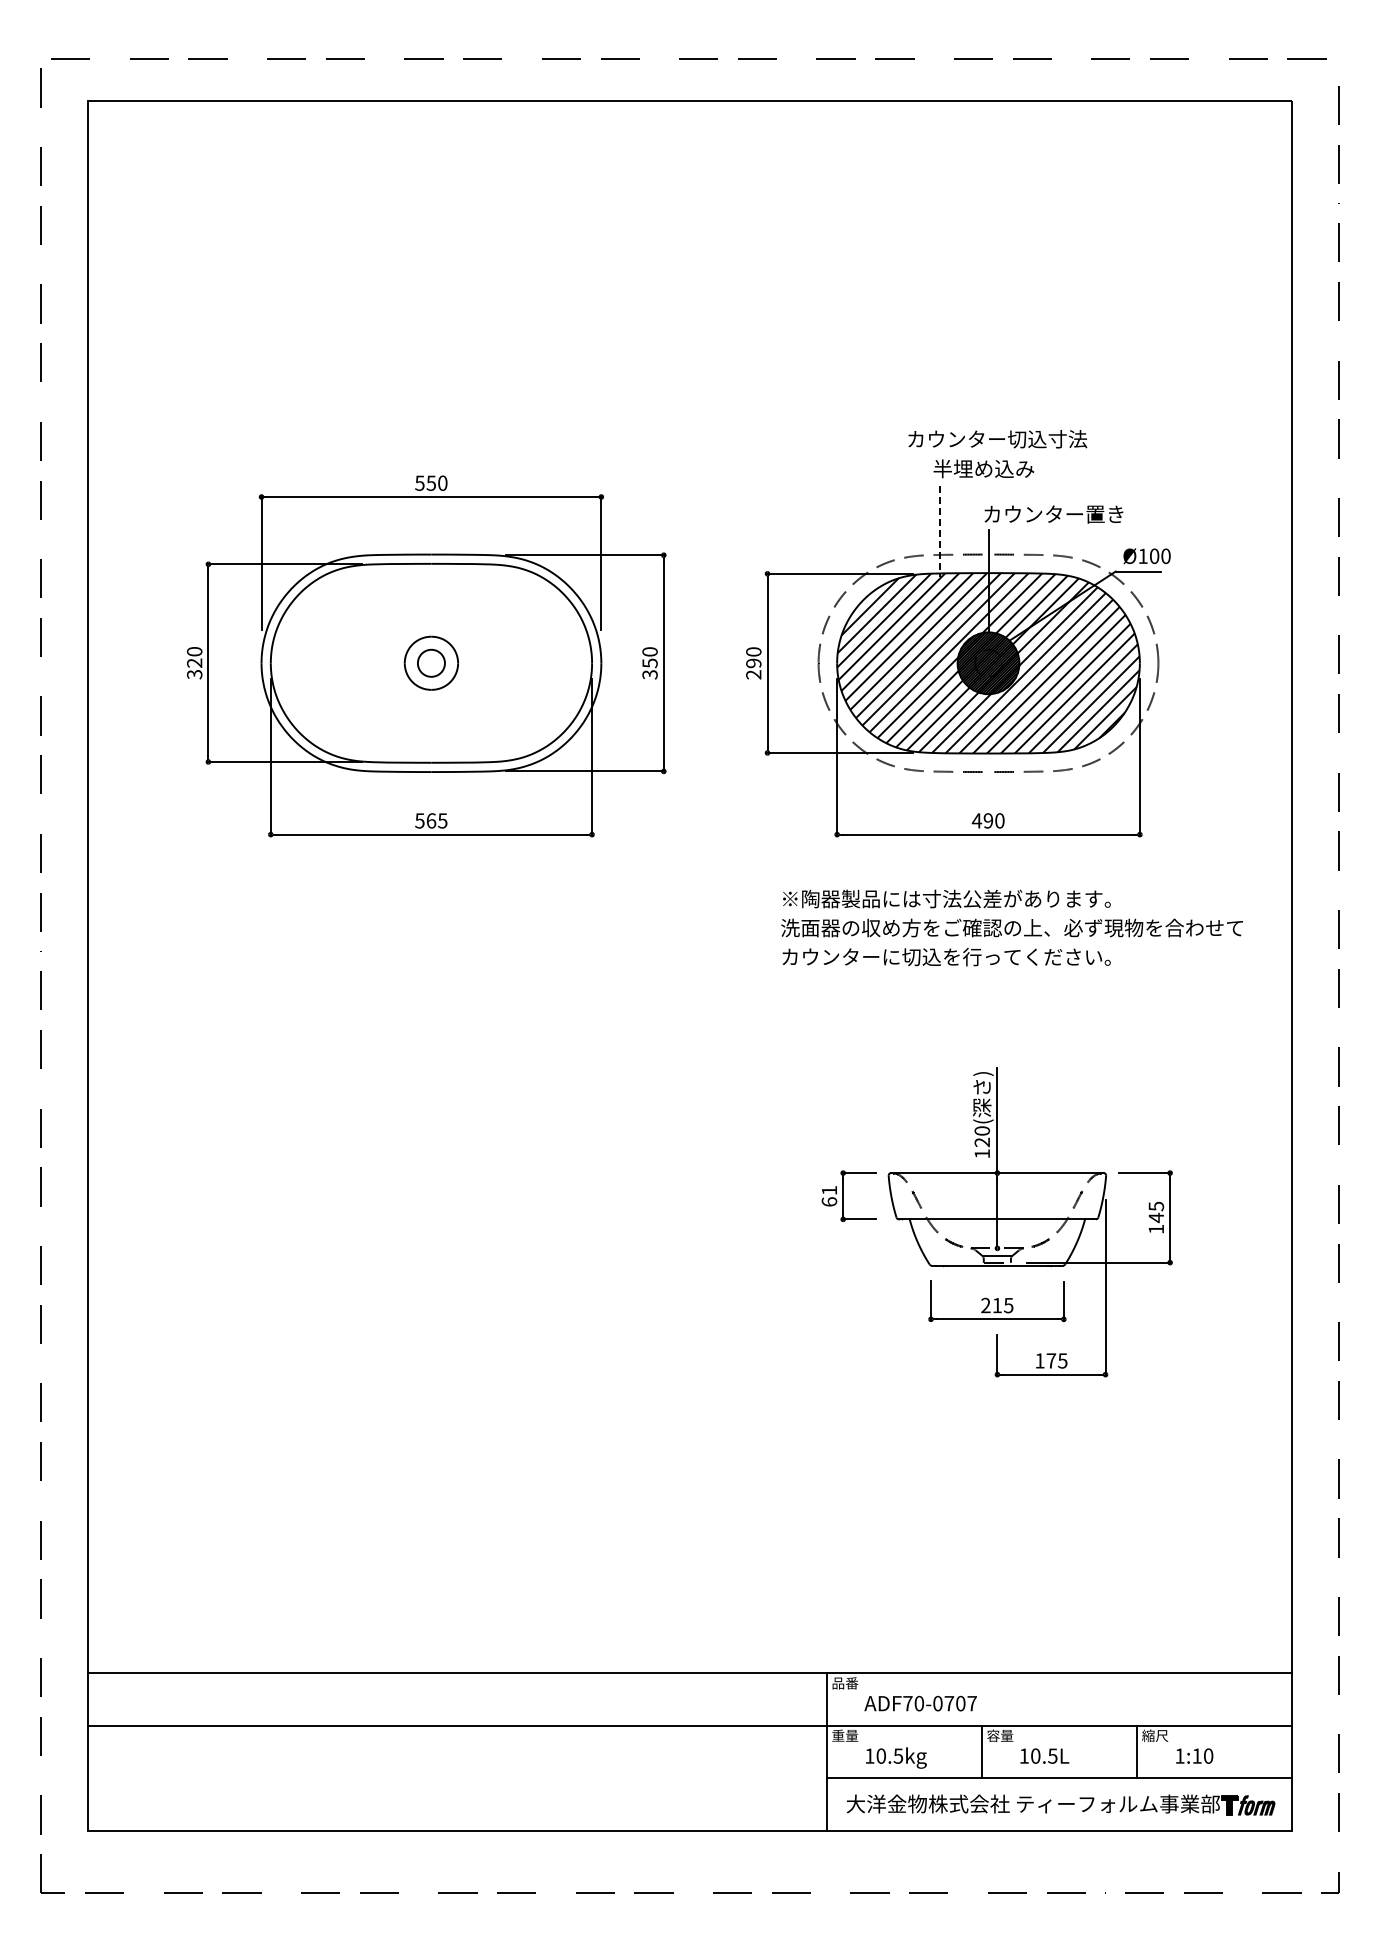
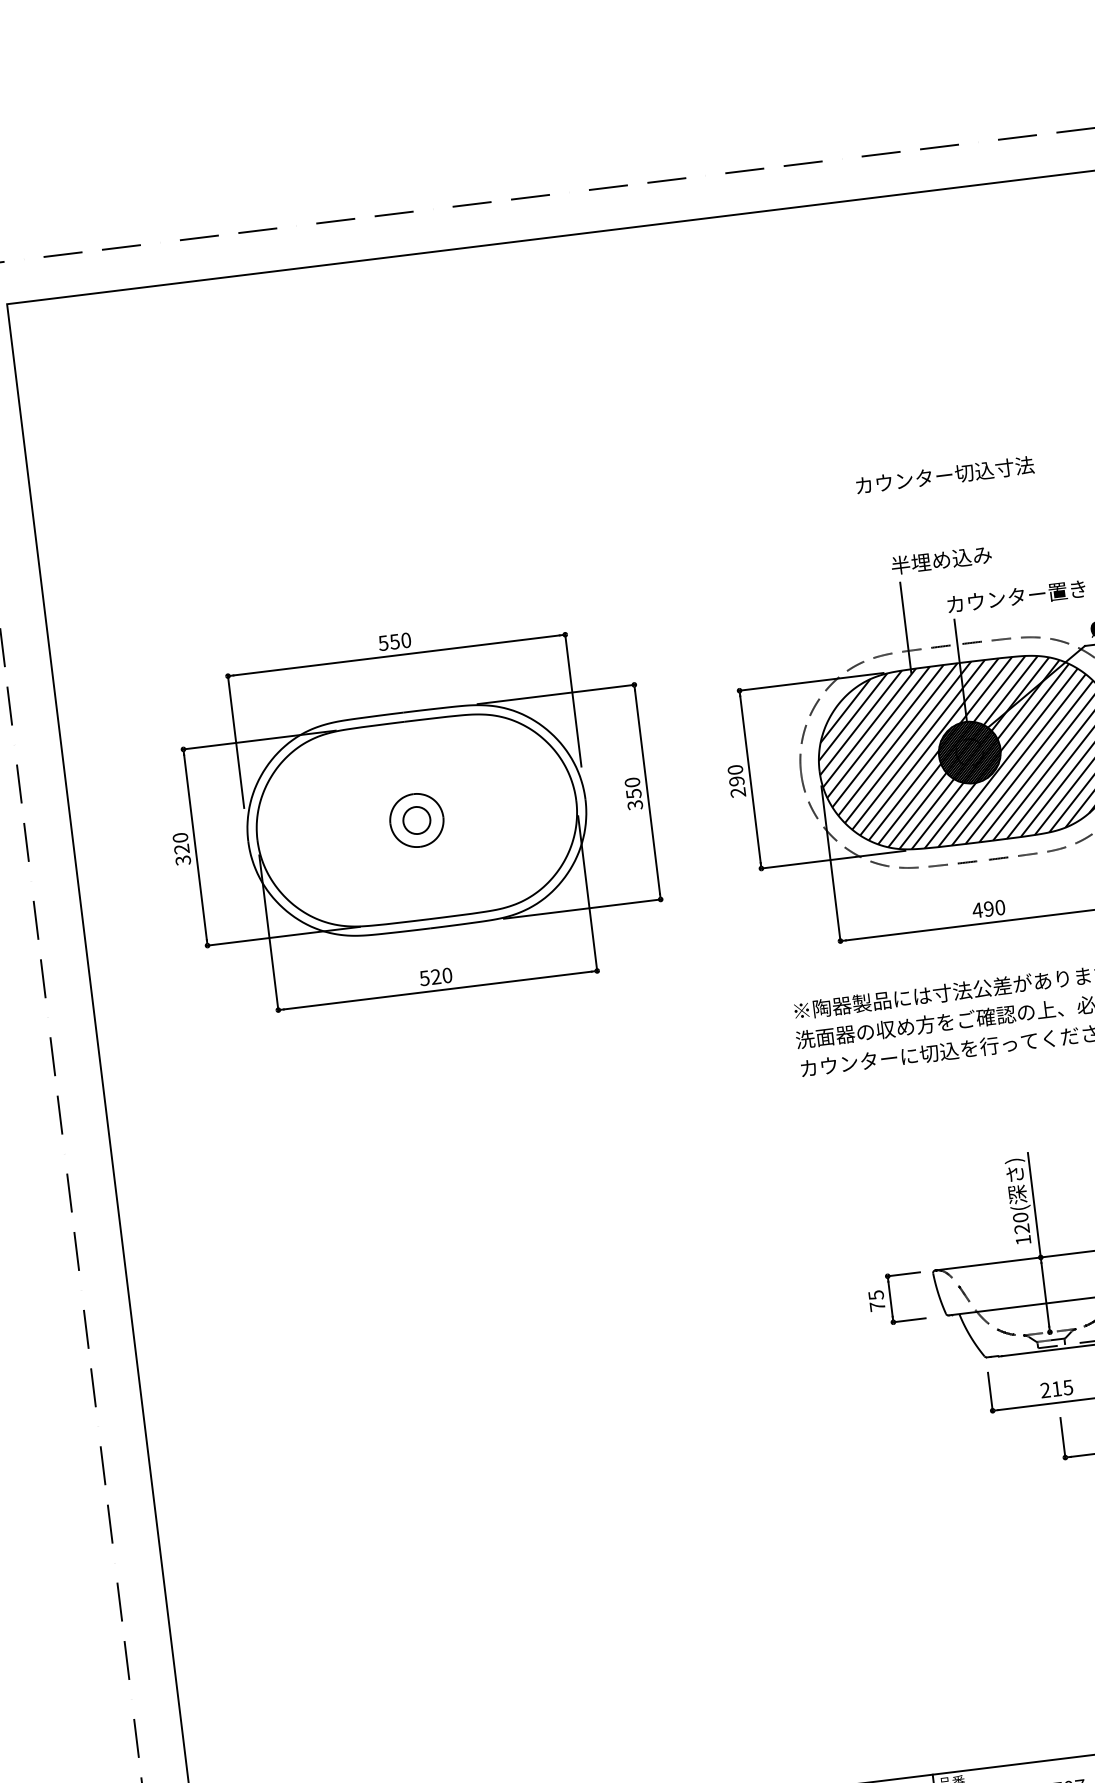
text: (997, 439) -> (944, 475), moved
line: (940, 532) -> (906, 628), dashed -> solid
text: (436, 820) -> (441, 975), 565 -> 520
text: (829, 1196) -> (876, 1301), 61 -> 75

